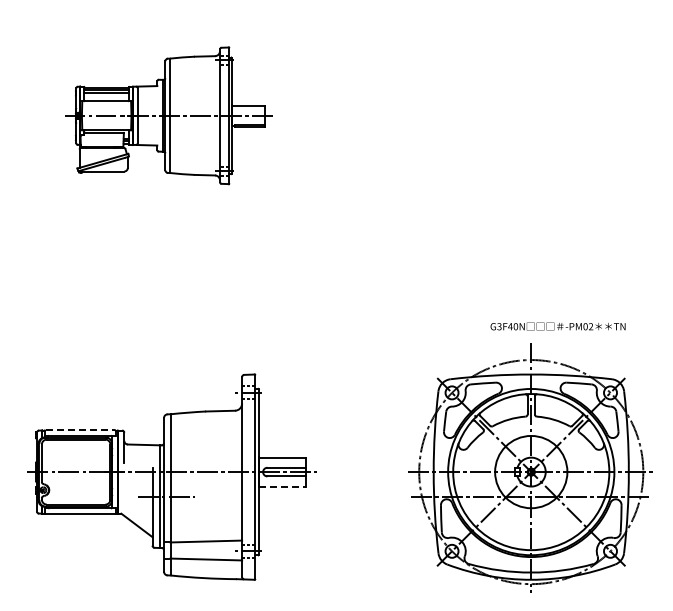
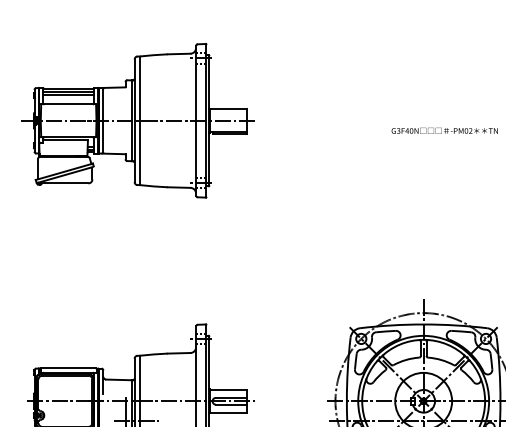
part: (168, 115) -> (138, 120), size x1.43
text: (557, 326) -> (444, 130), moved
line: (80, 430) -> (68, 368), dashed -> solid
line: (283, 486) -> (228, 412), dashed -> solid

